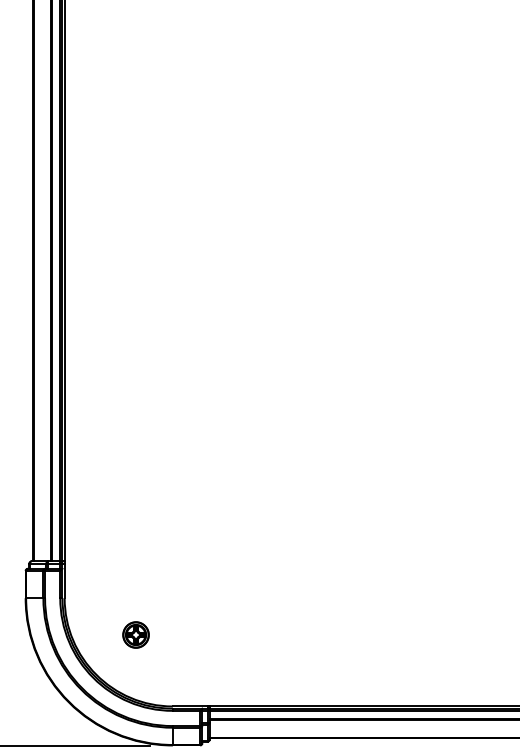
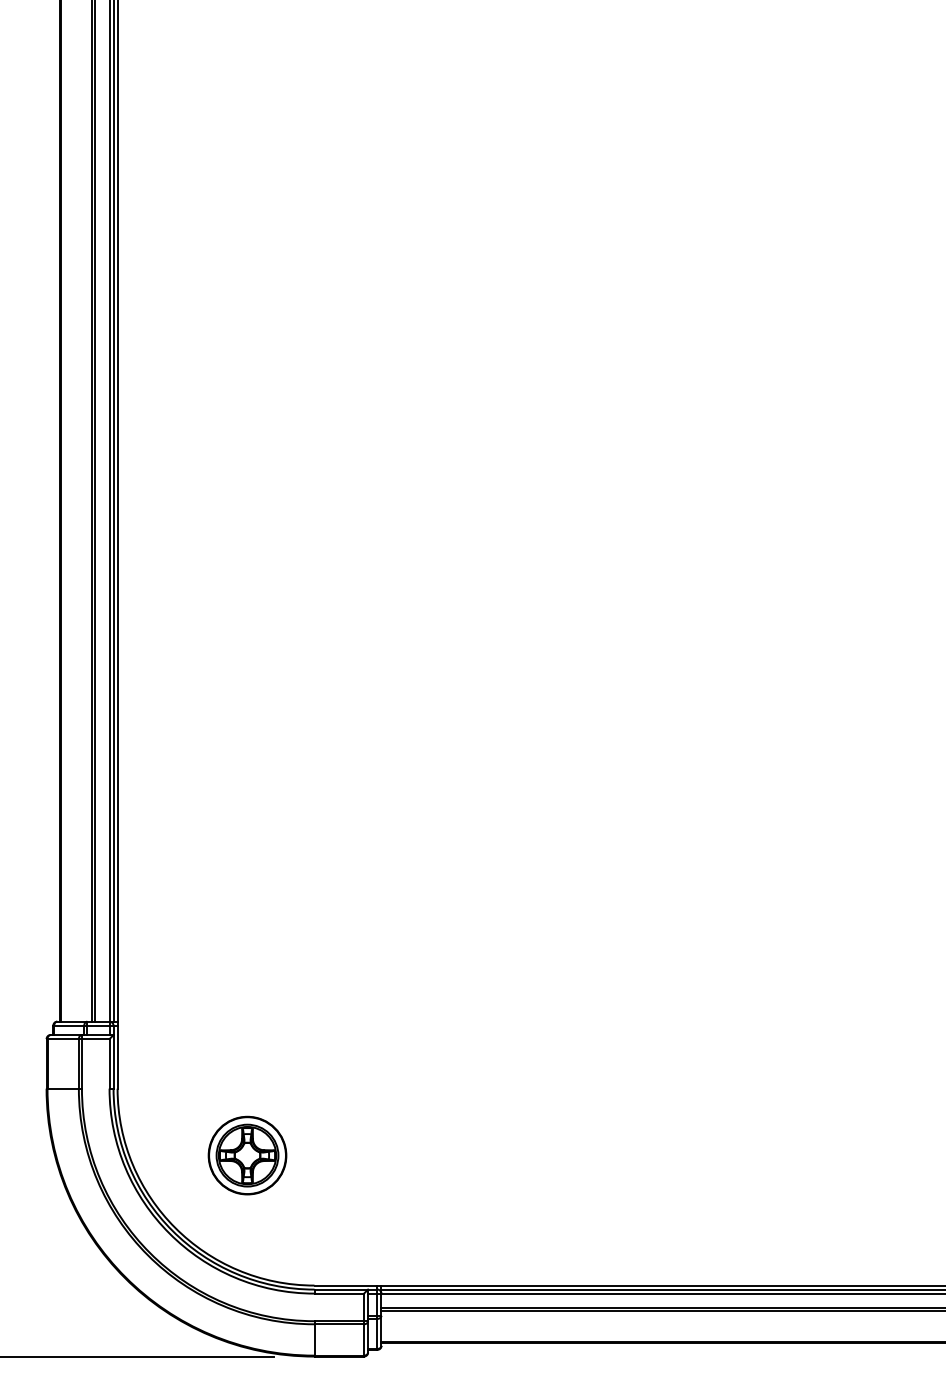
part: (135, 634) -> (246, 1154), size x1.67

